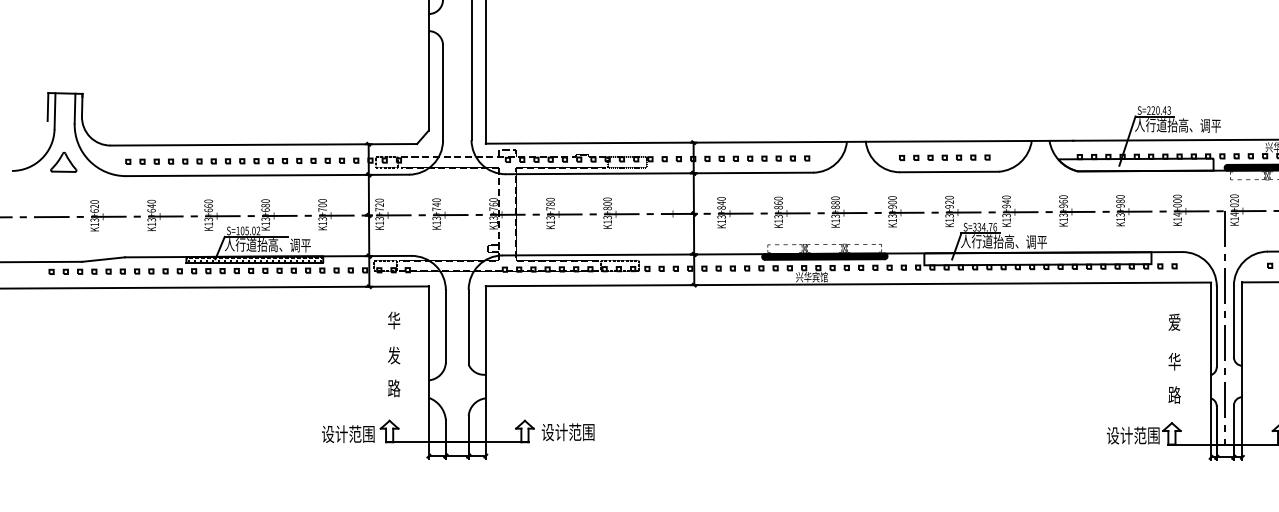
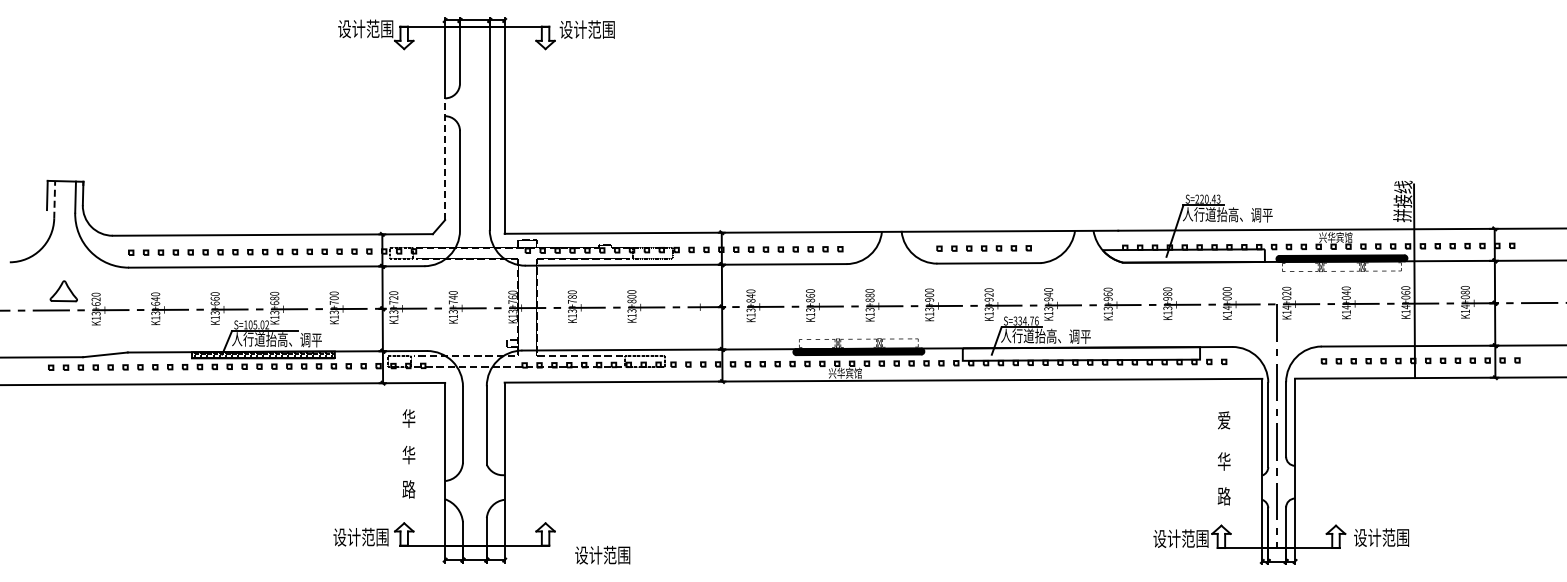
line: (429, 71) -> (445, 158), solid -> dashed
line: (54, 110) -> (54, 199), solid -> dashed
part: (63, 162) -> (63, 291), moved
text: (393, 354) -> (408, 454), 发 -> 华
text: (567, 432) -> (602, 555), moved

